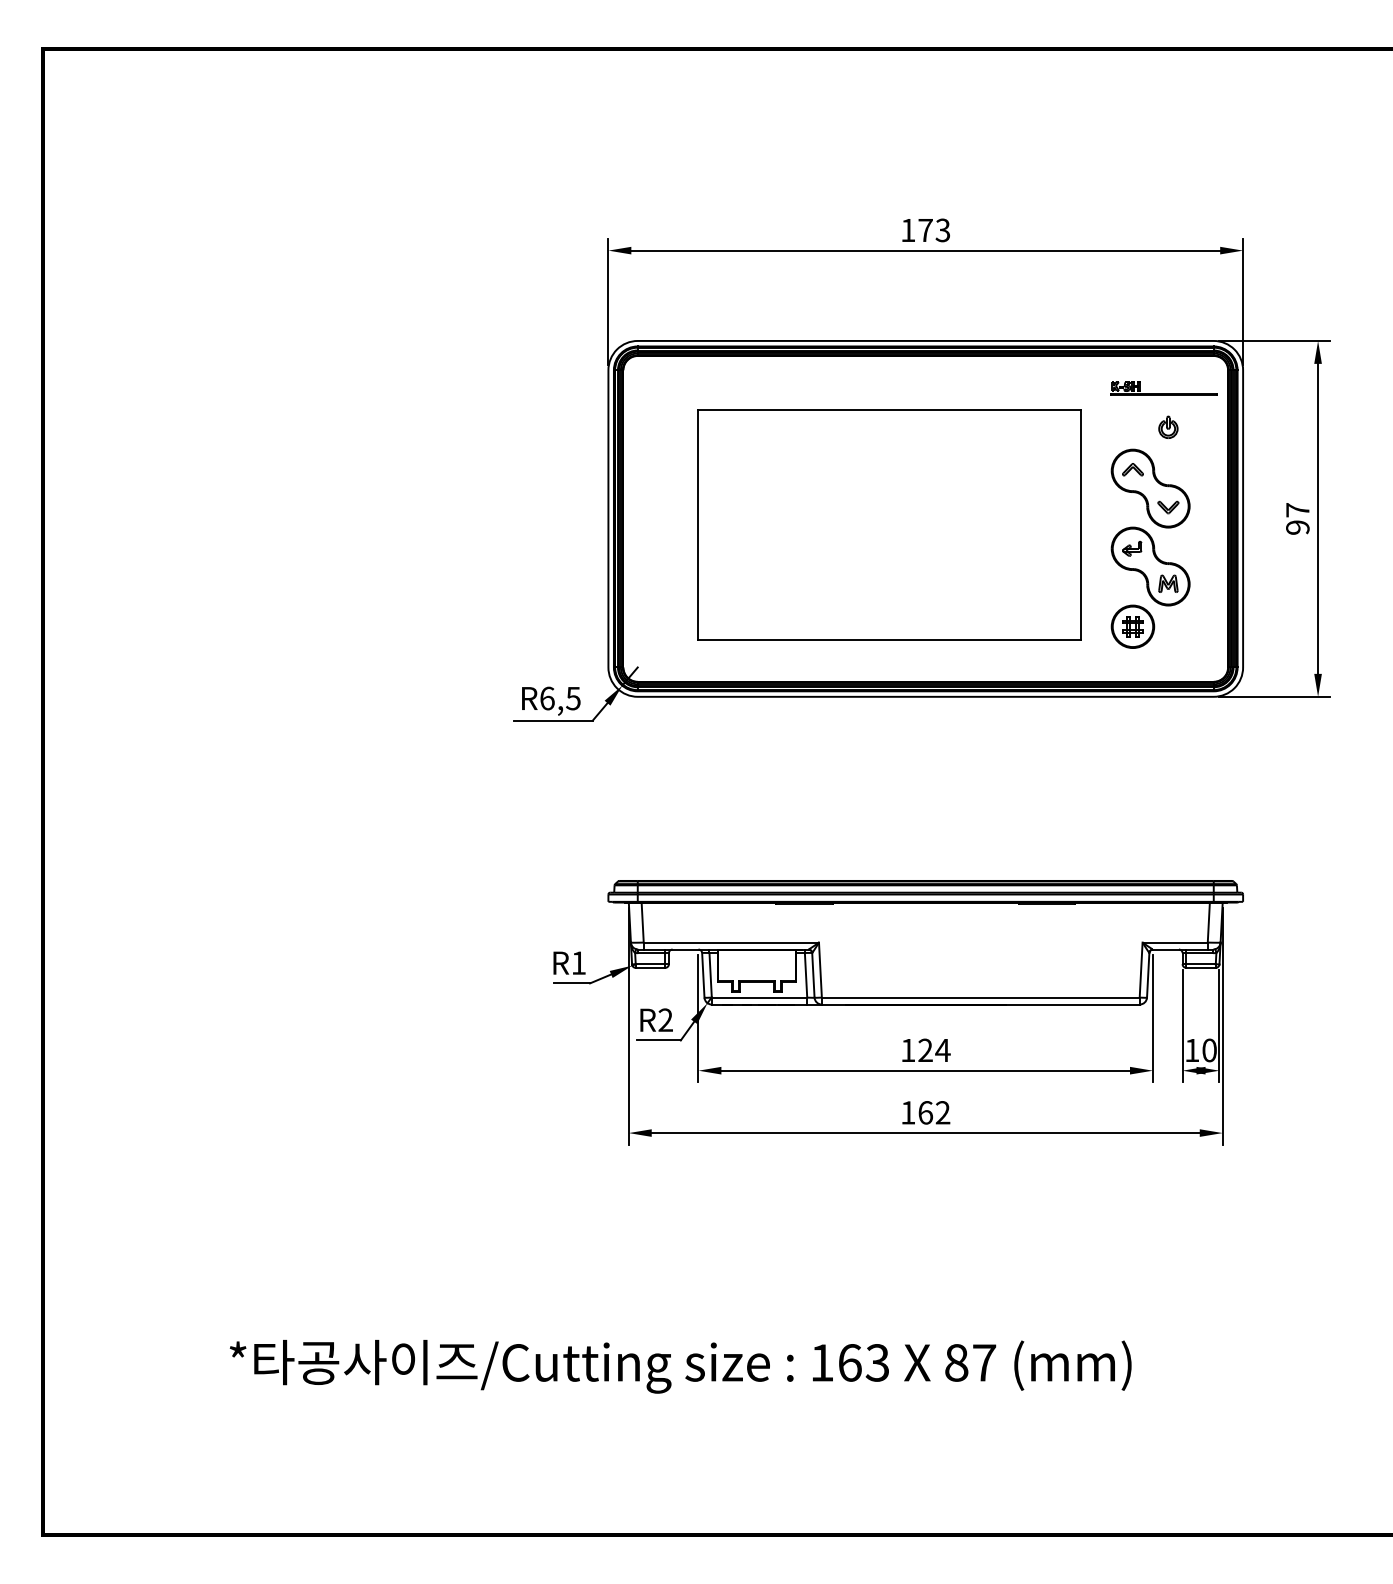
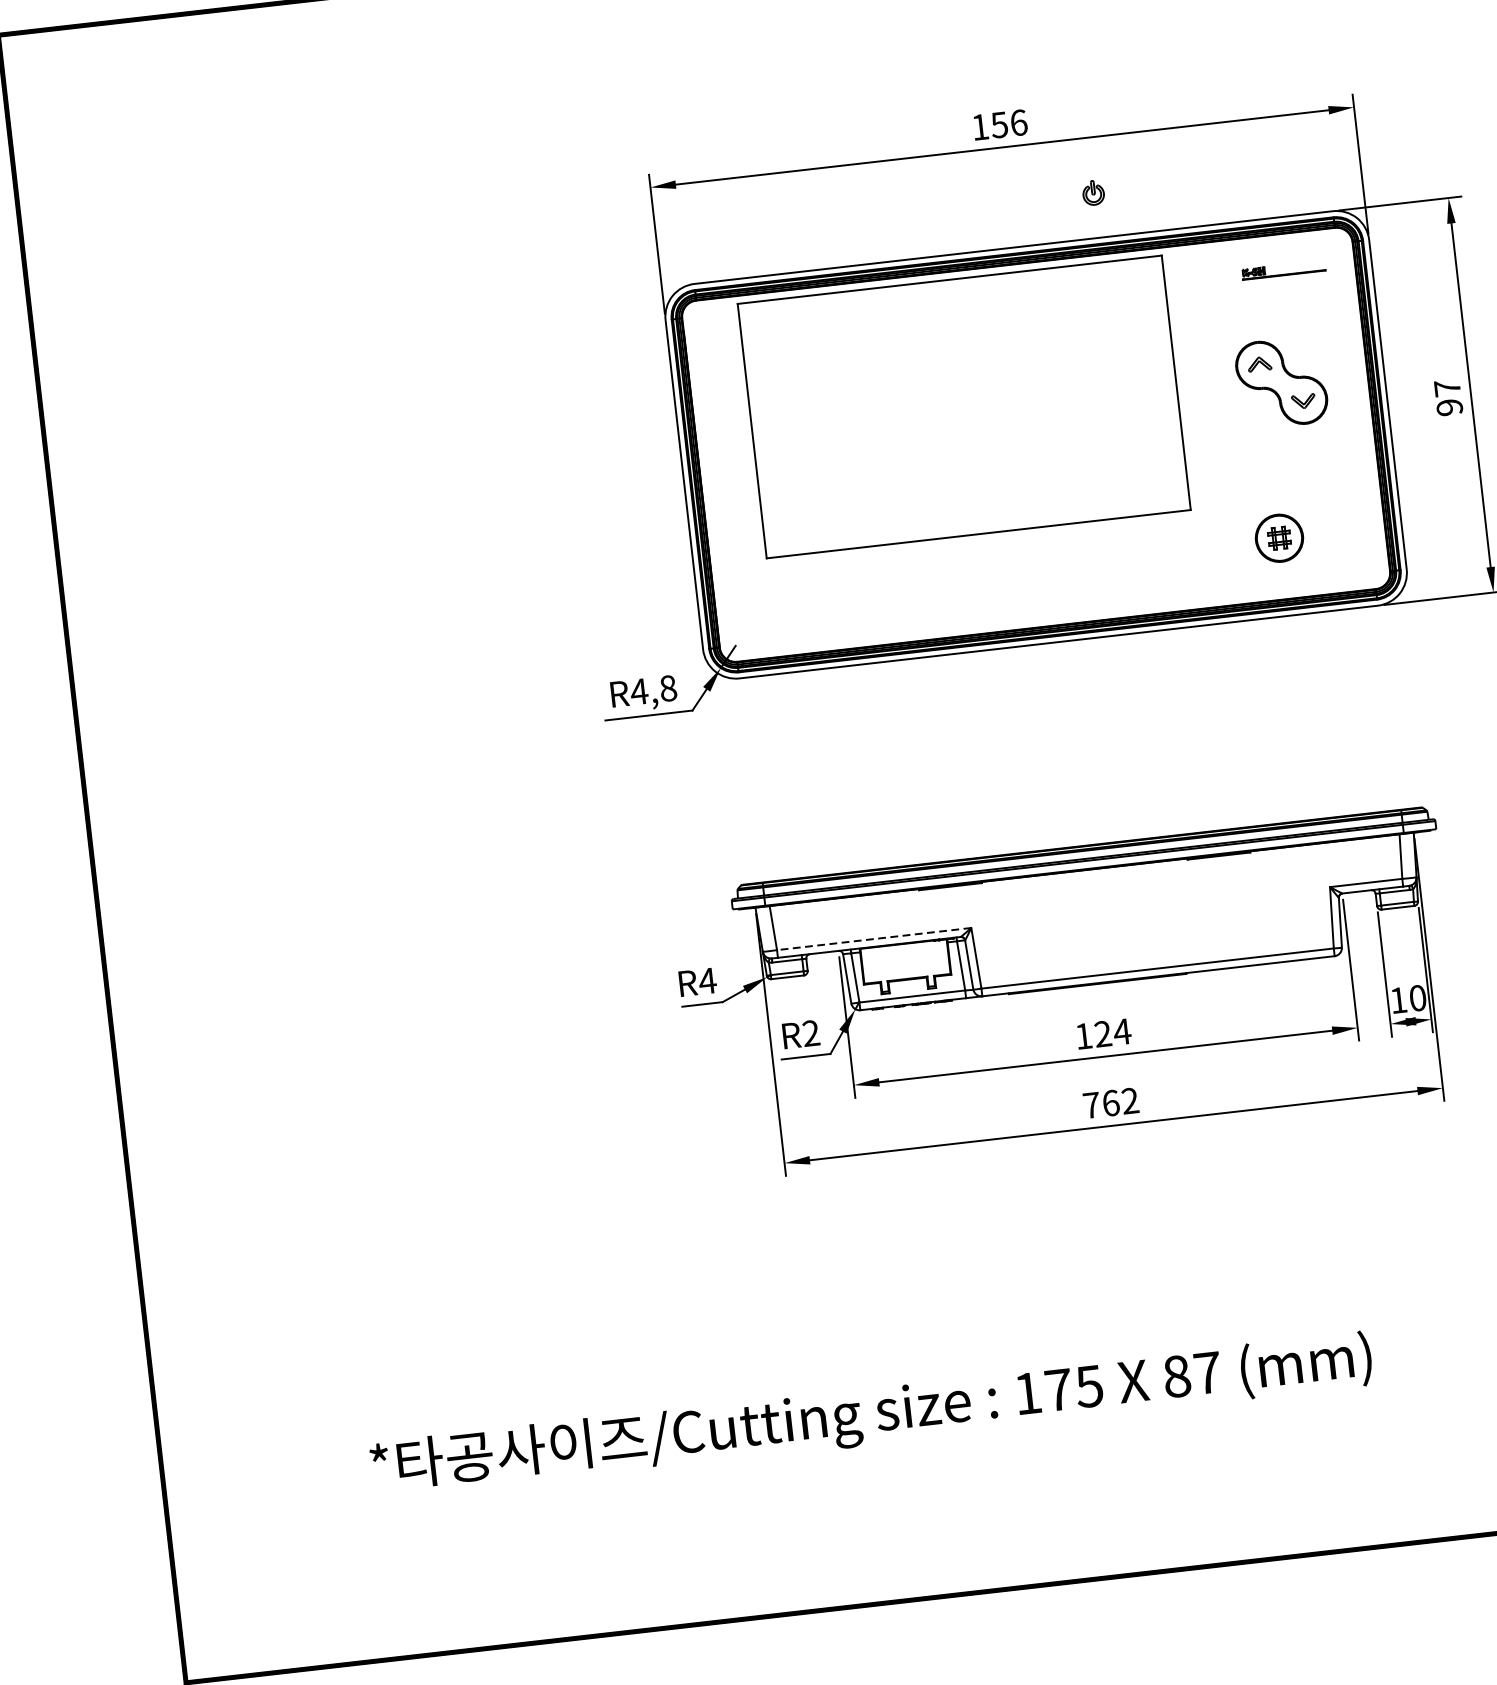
text: (934, 230) -> (1009, 124), 173 -> 156
part: (1163, 388) -> (1283, 270), size x0.7
part: (1168, 426) -> (1093, 191), moved
part: (889, 524) -> (964, 406), moved
part: (1150, 566) -> (1291, 469), removed
text: (559, 698) -> (652, 690), R6,5 -> R4,8
line: (731, 942) -> (874, 938), solid -> dashed
text: (578, 962) -> (707, 980), R1 -> R4
text: (908, 1112) -> (1091, 1105), 162 -> 762
text: (863, 1362) -> (1073, 1387), 163 -> 175

